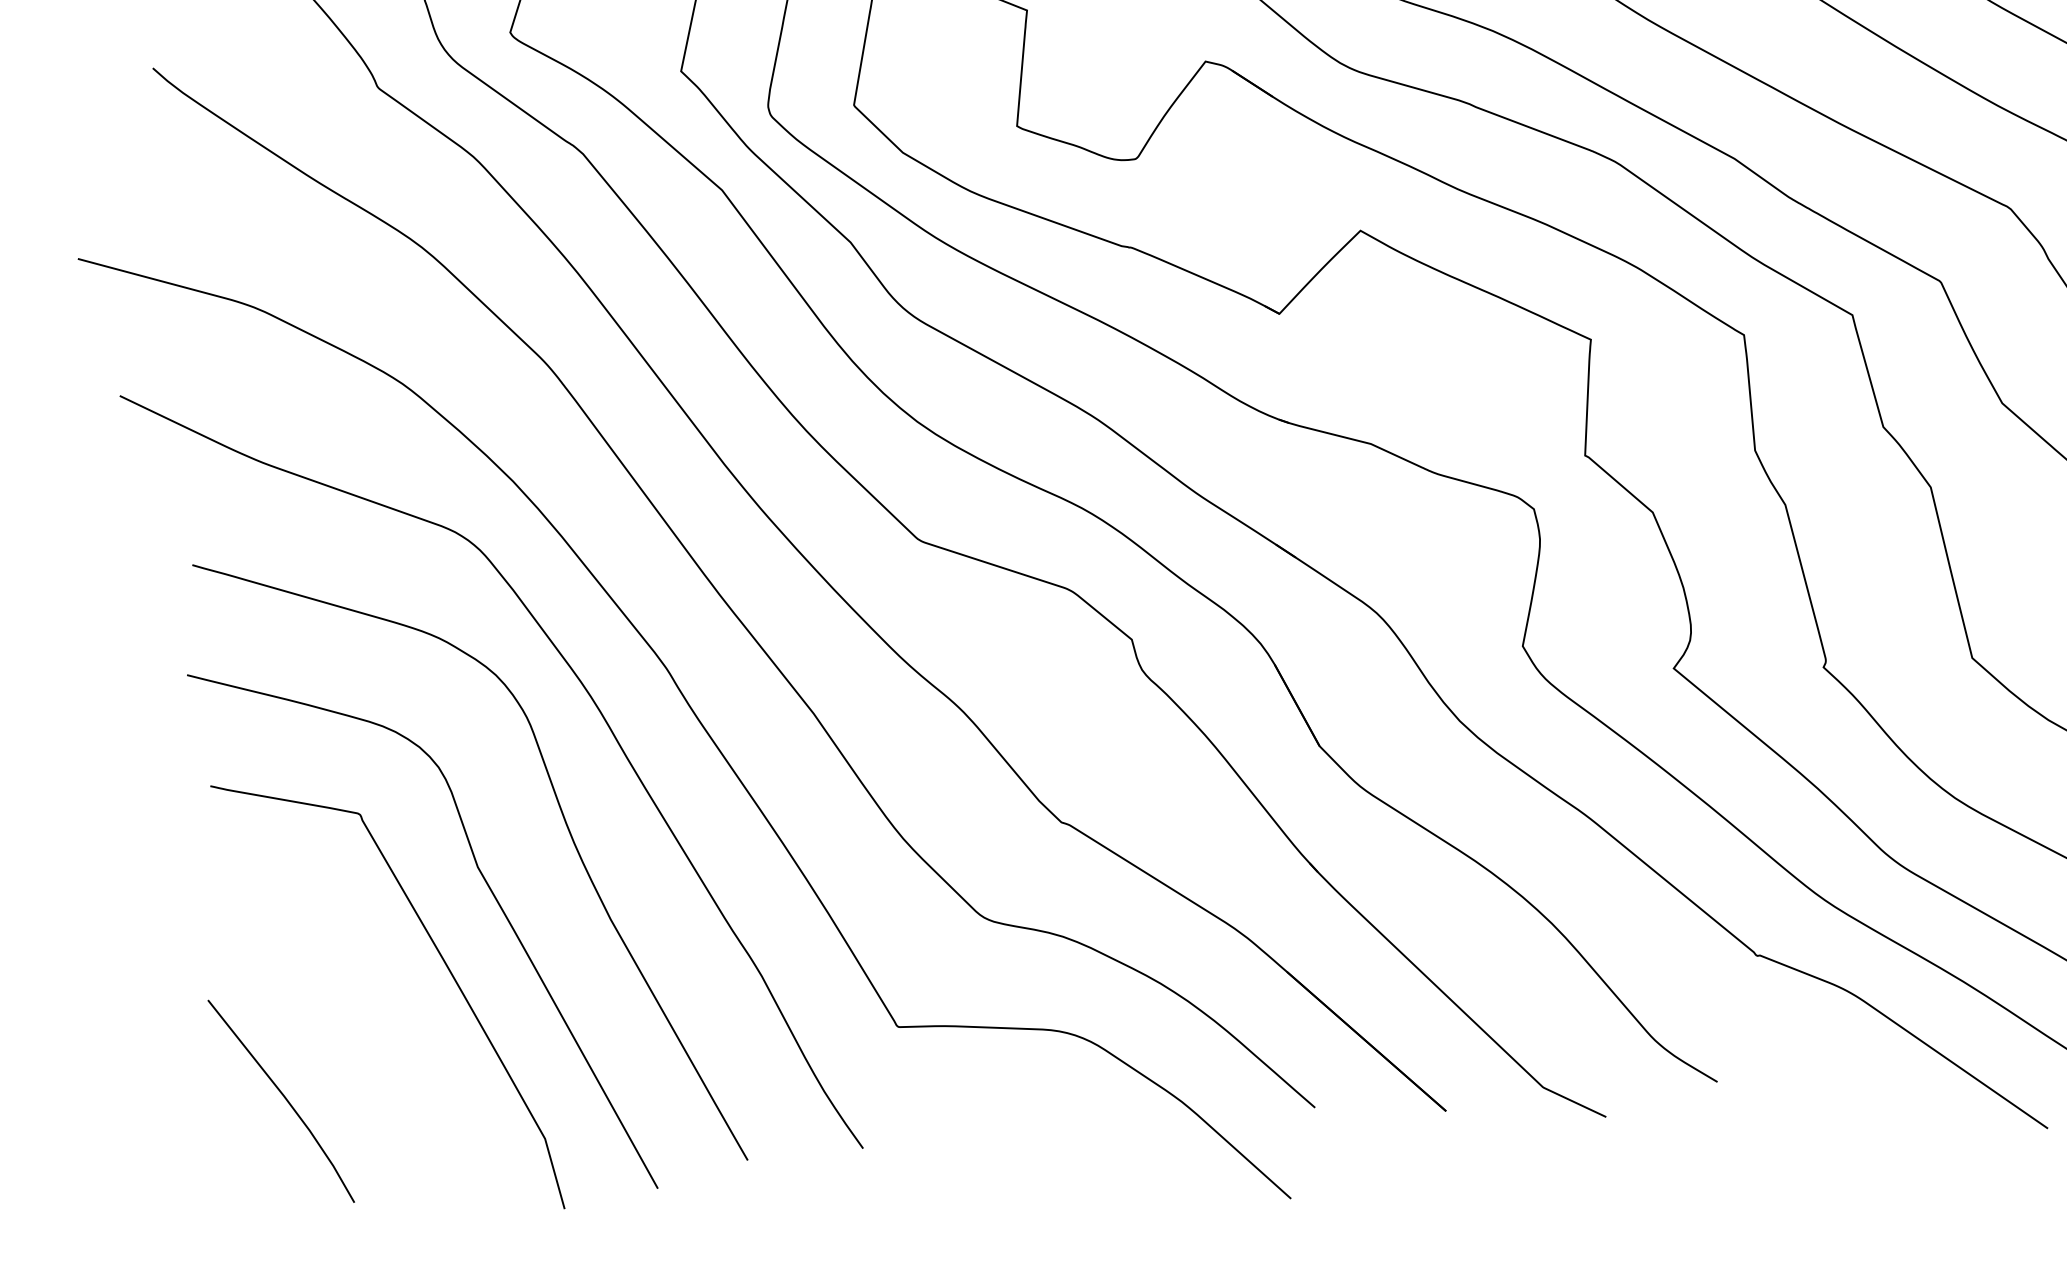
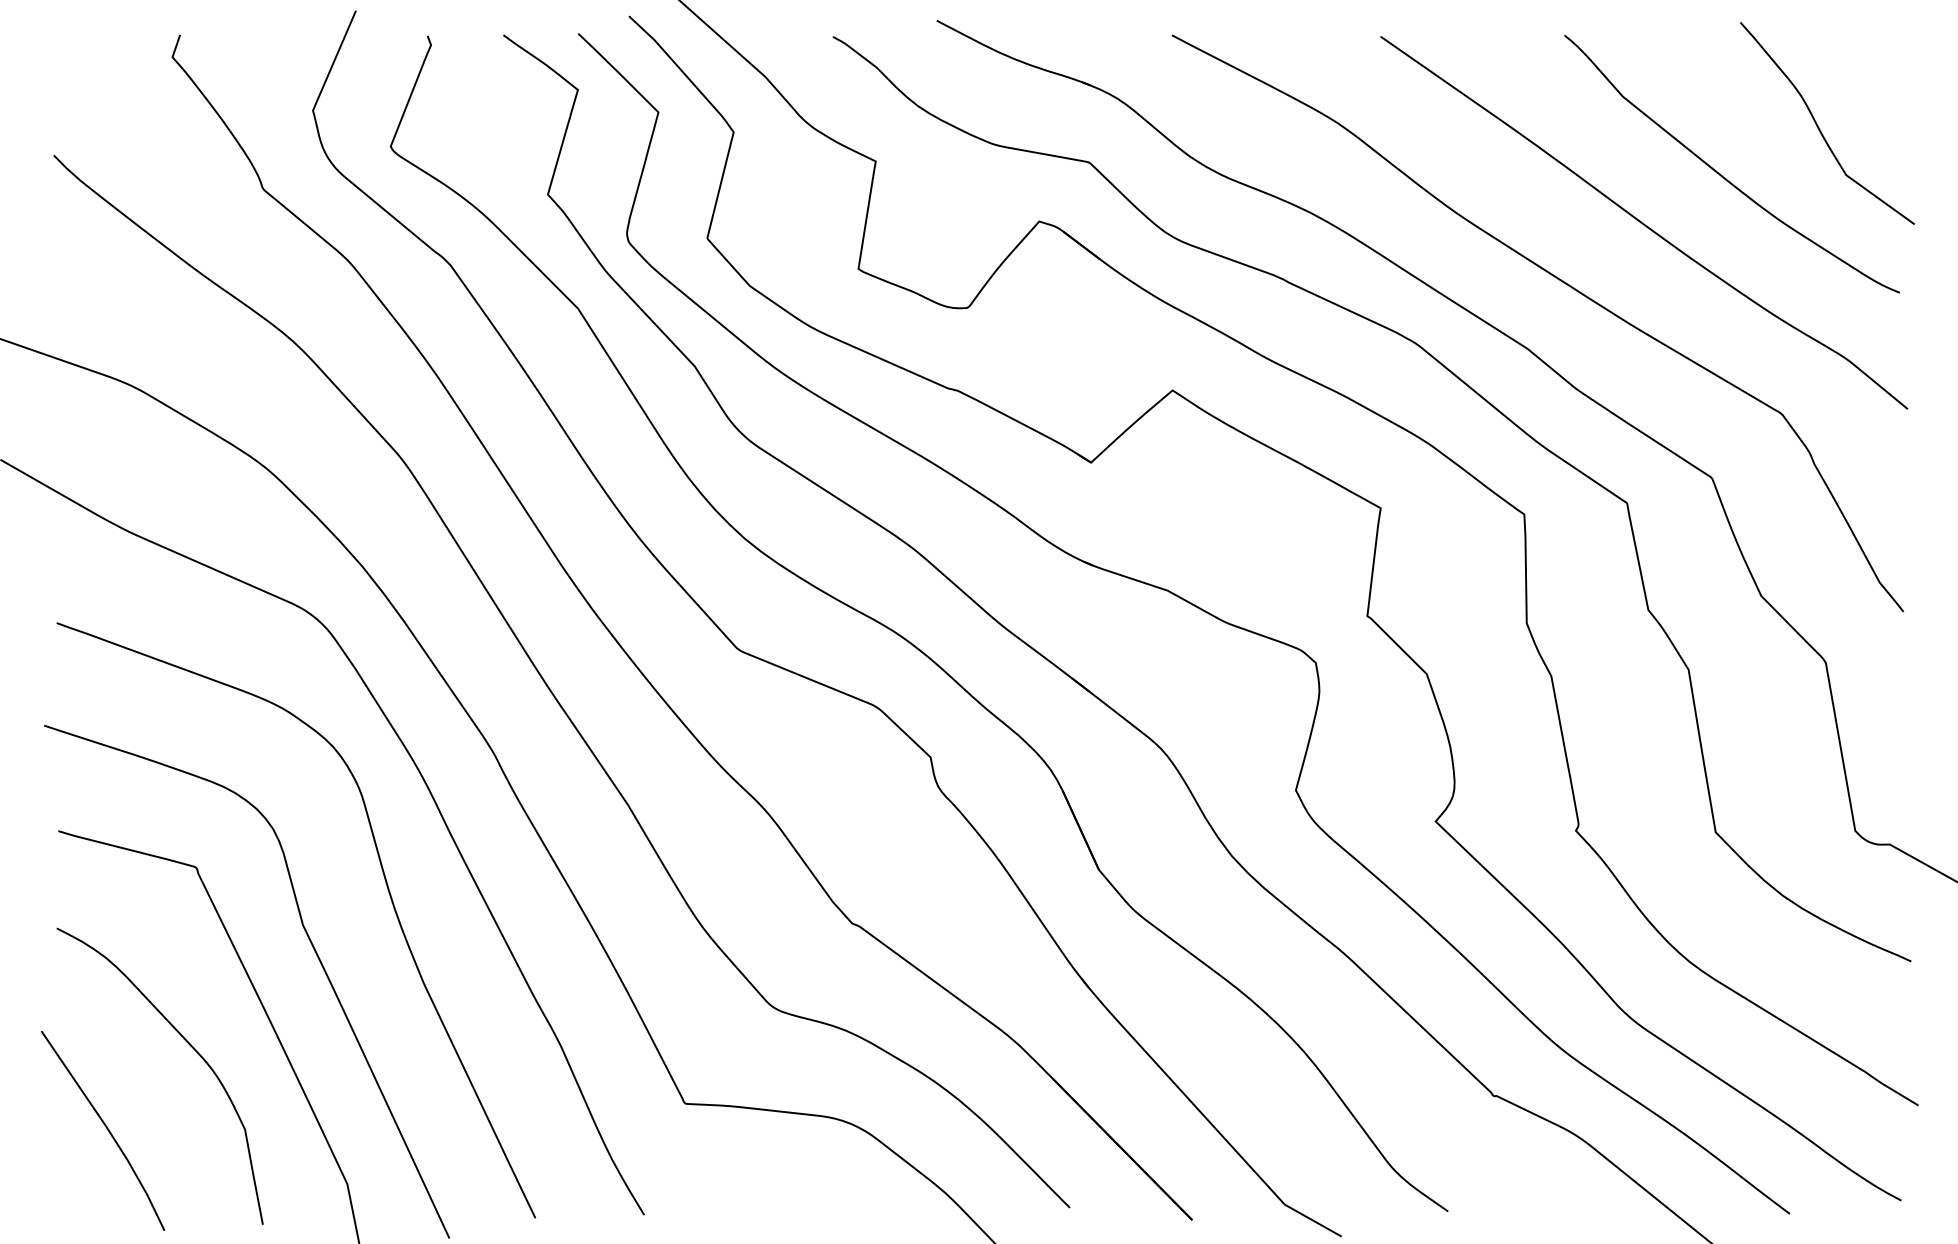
curve: (366, 1003) -> (189, 1045), added

